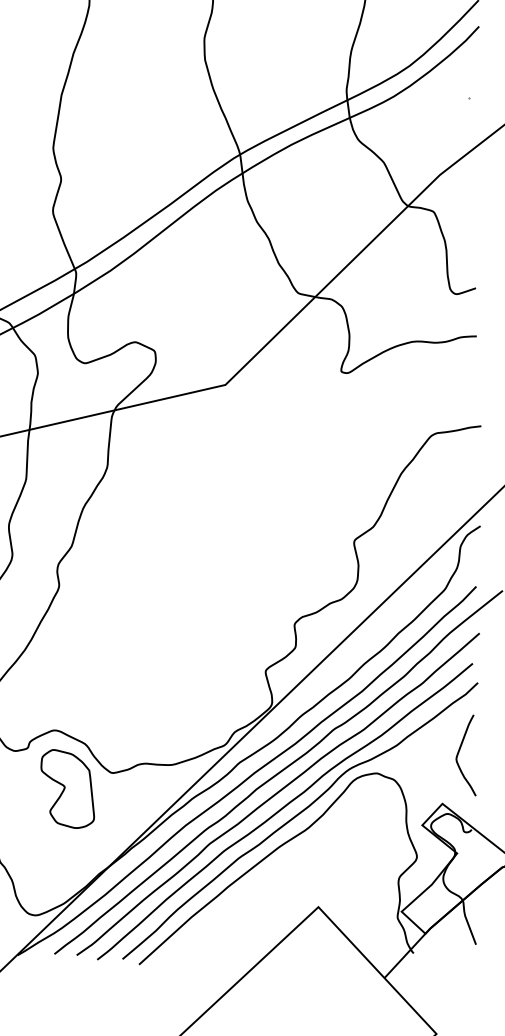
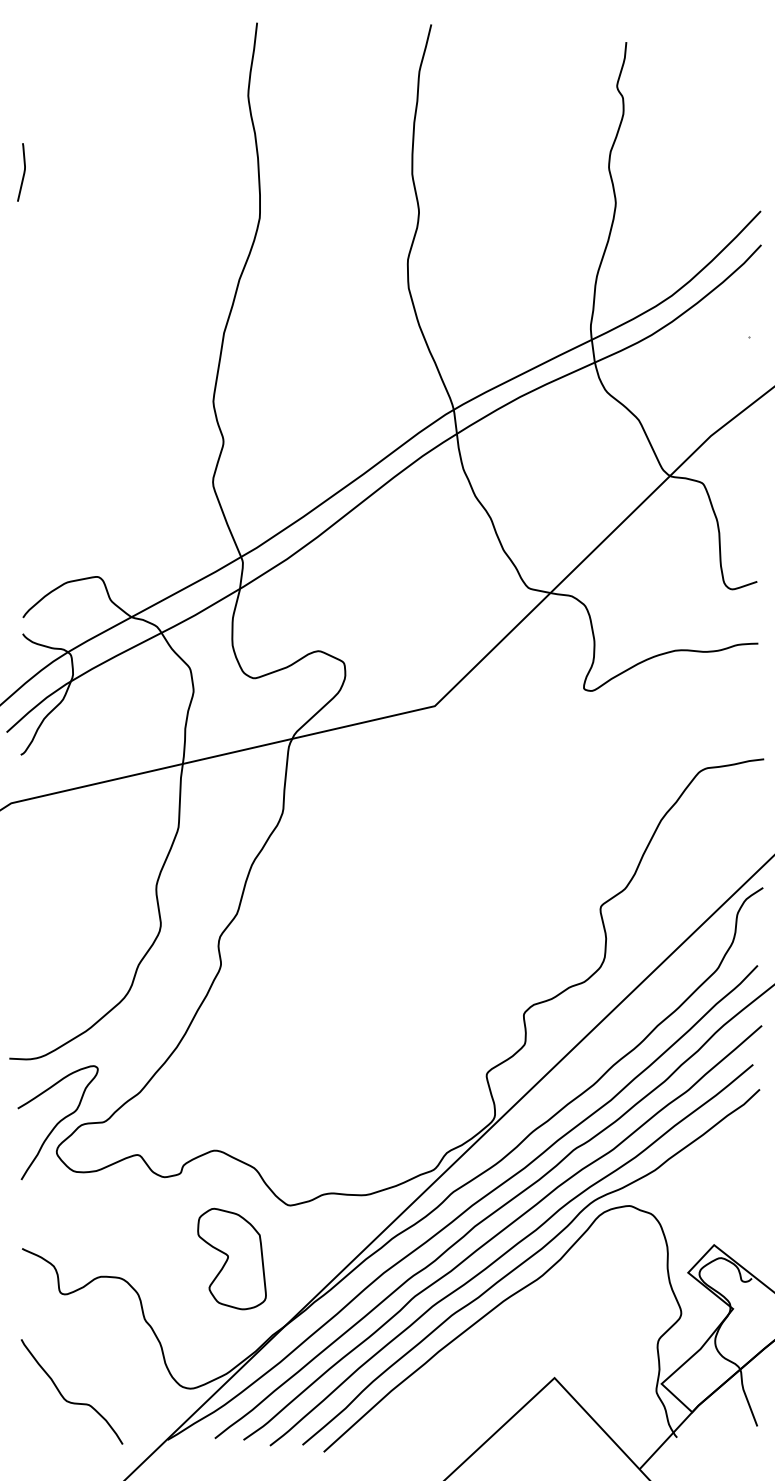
curve: (459, 753) -> (735, 1180), removed
part: (67, 788) -> (231, 1258), moved

